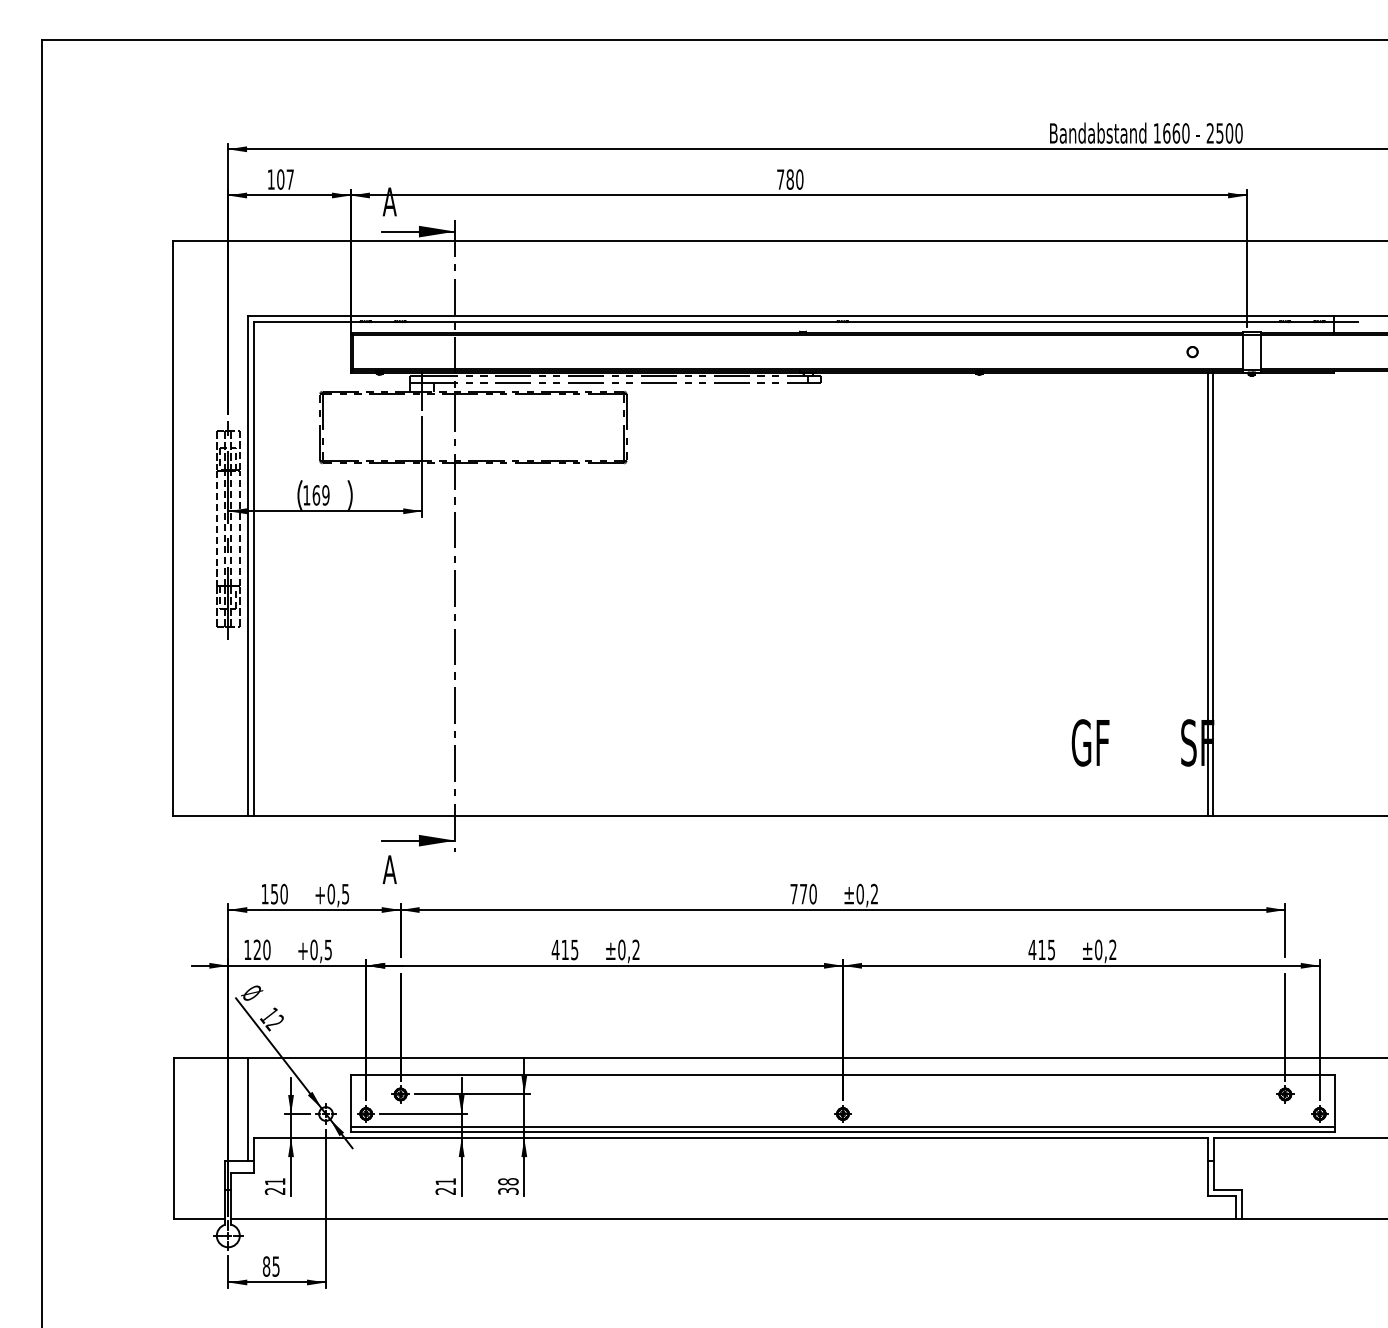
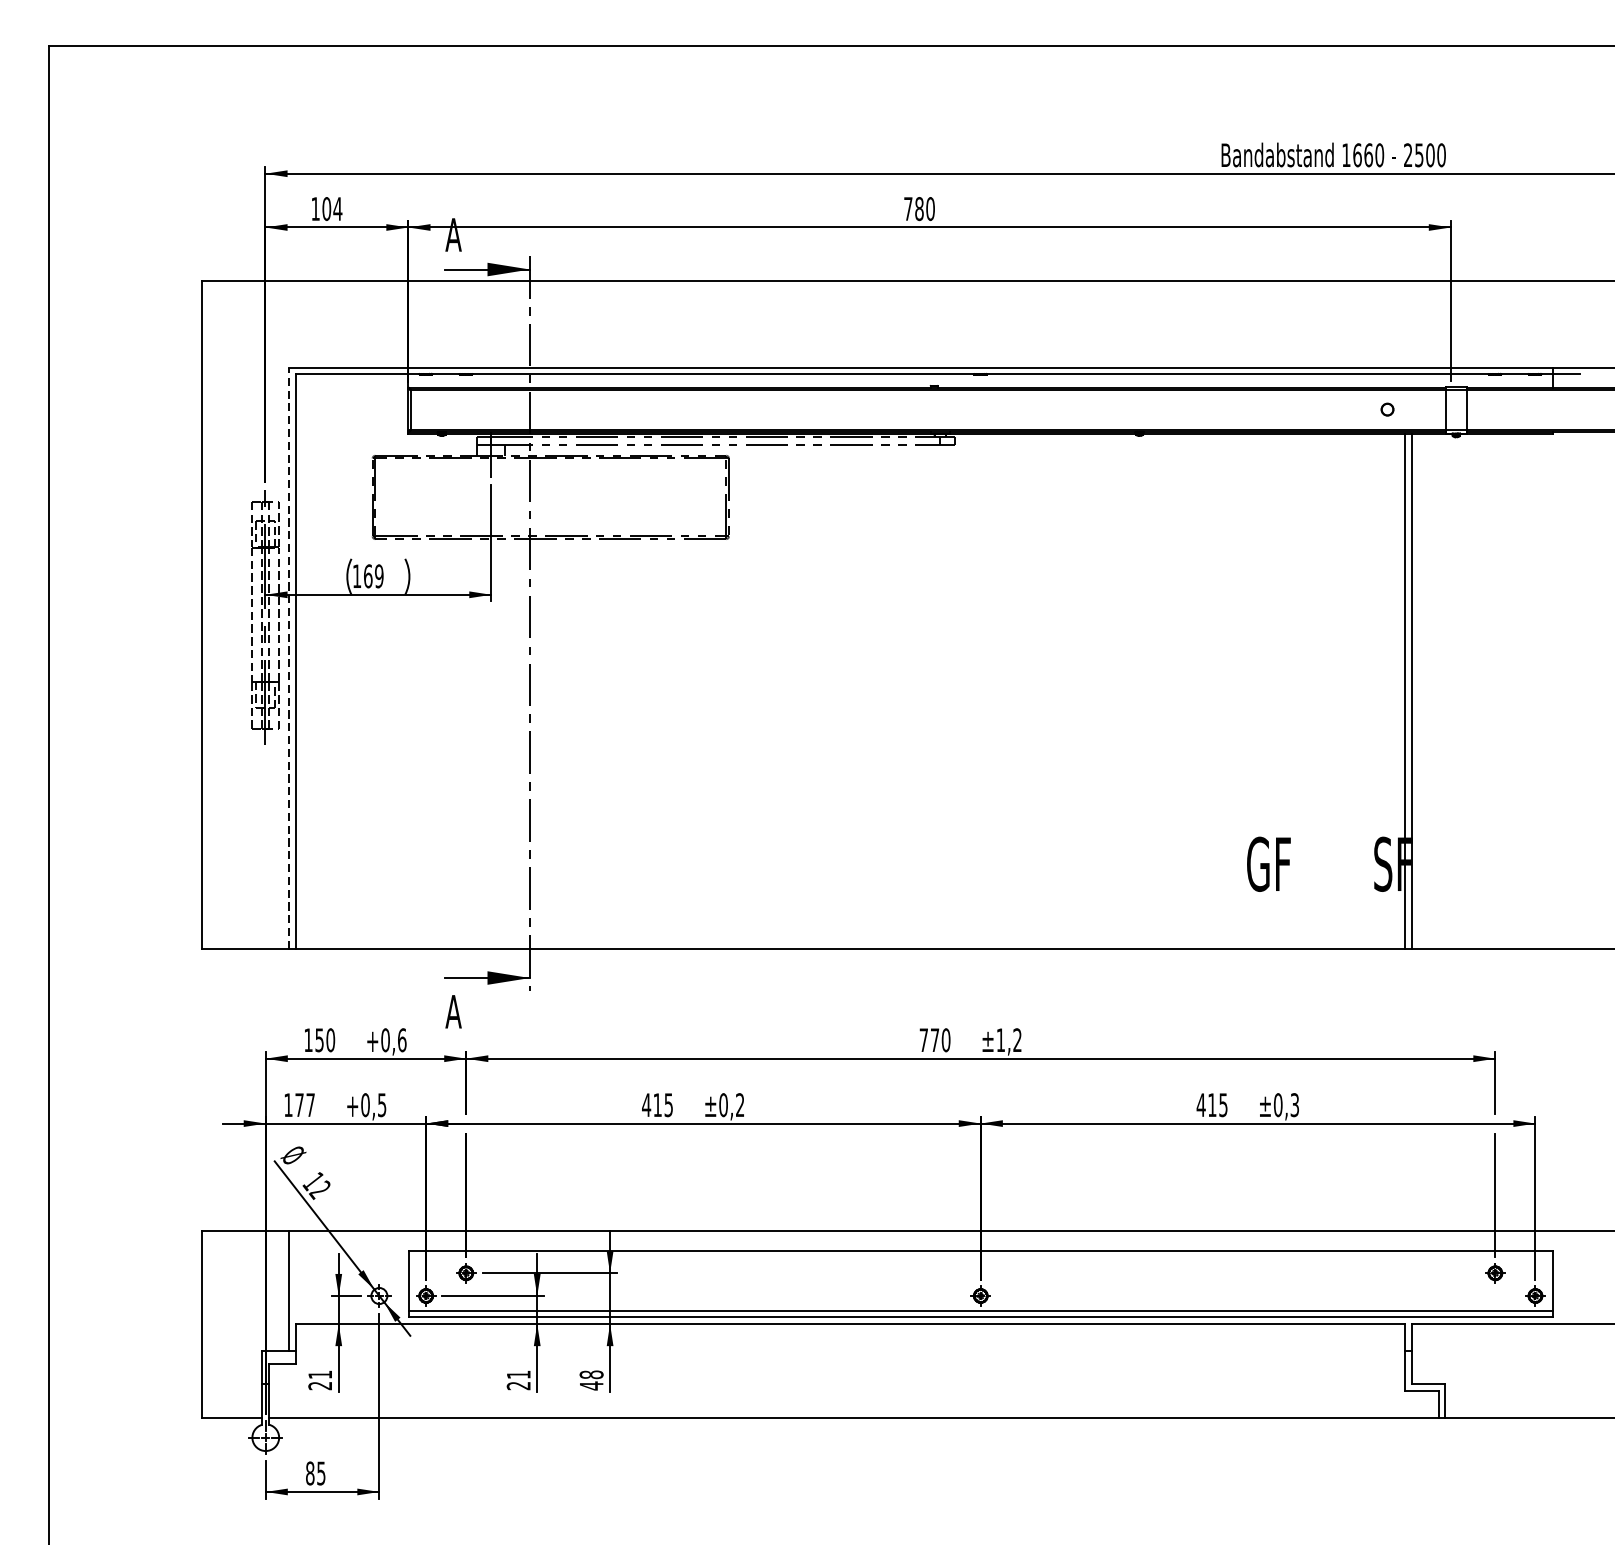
text: (290, 179) -> (338, 208), 107 -> 104
line: (248, 565) -> (289, 657), solid -> dashed
text: (345, 893) -> (402, 1039), +0,5 -> +0,6
text: (859, 893) -> (1000, 1039), ±0,2 -> ±1,2
text: (261, 949) -> (304, 1104), 120 -> 177
text: (1112, 950) -> (1294, 1105), ±0,2 -> ±0,3
text: (508, 1191) -> (591, 1386), 38 -> 48

